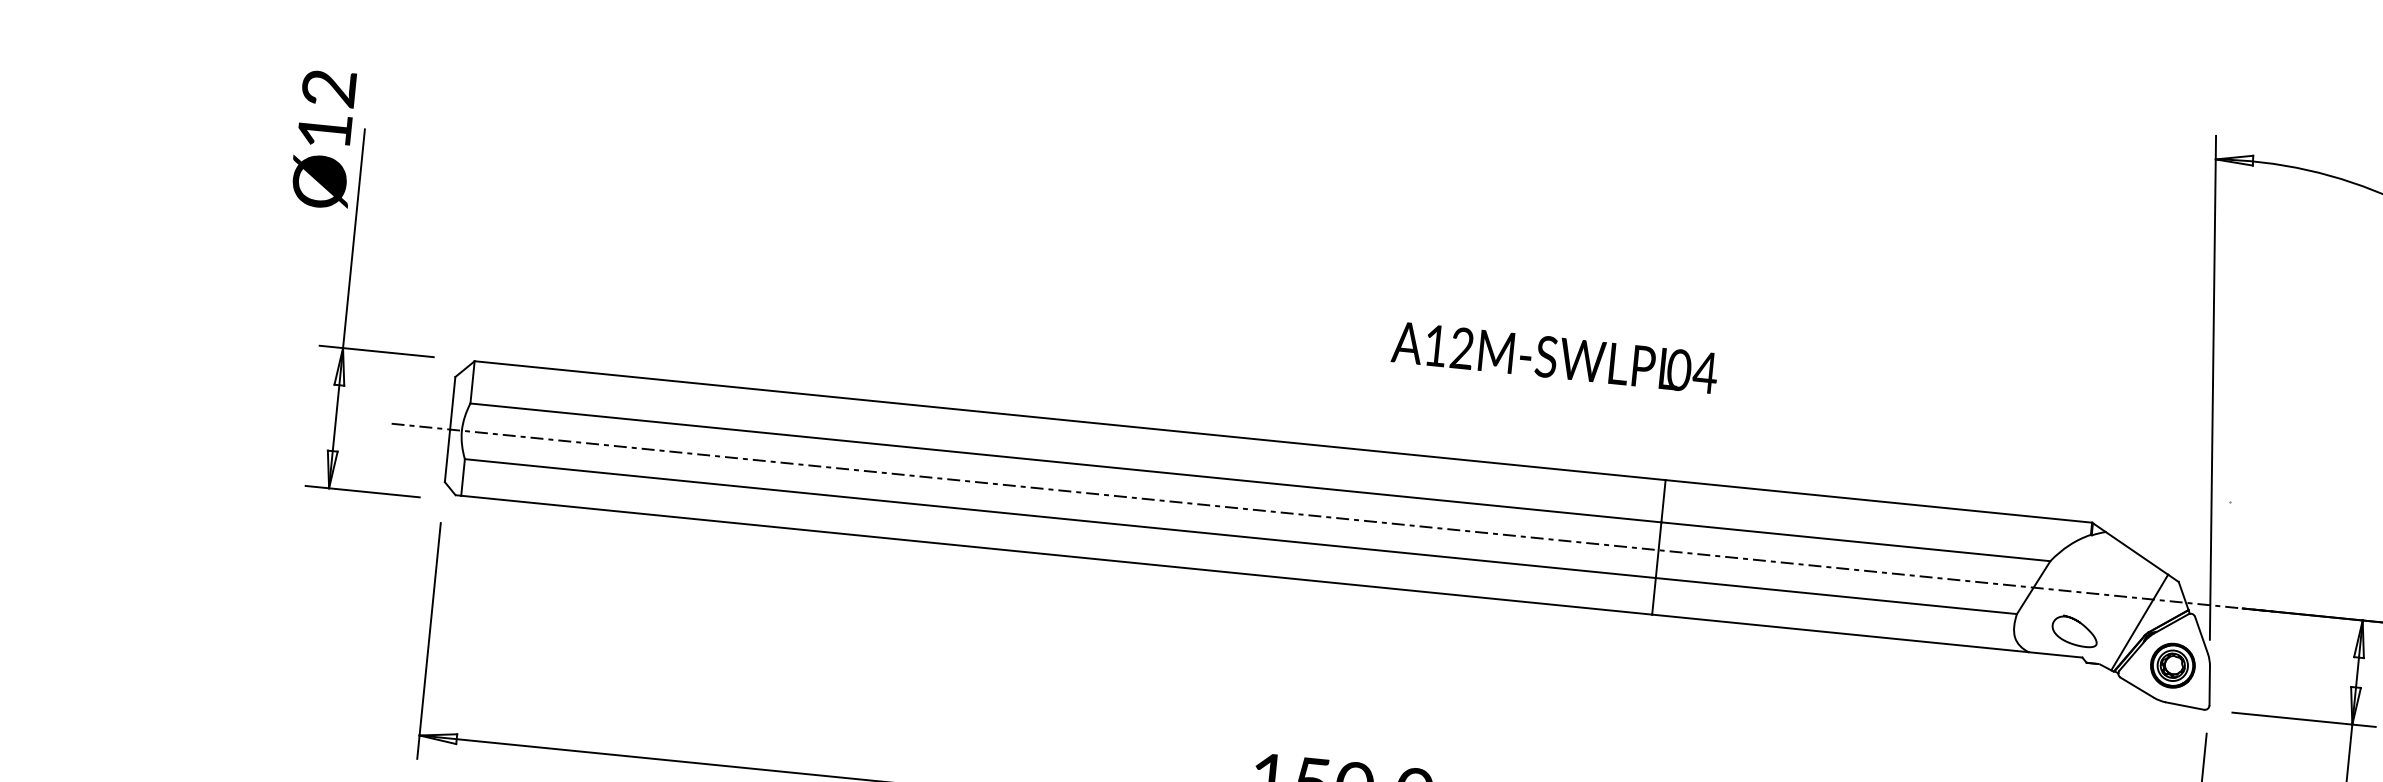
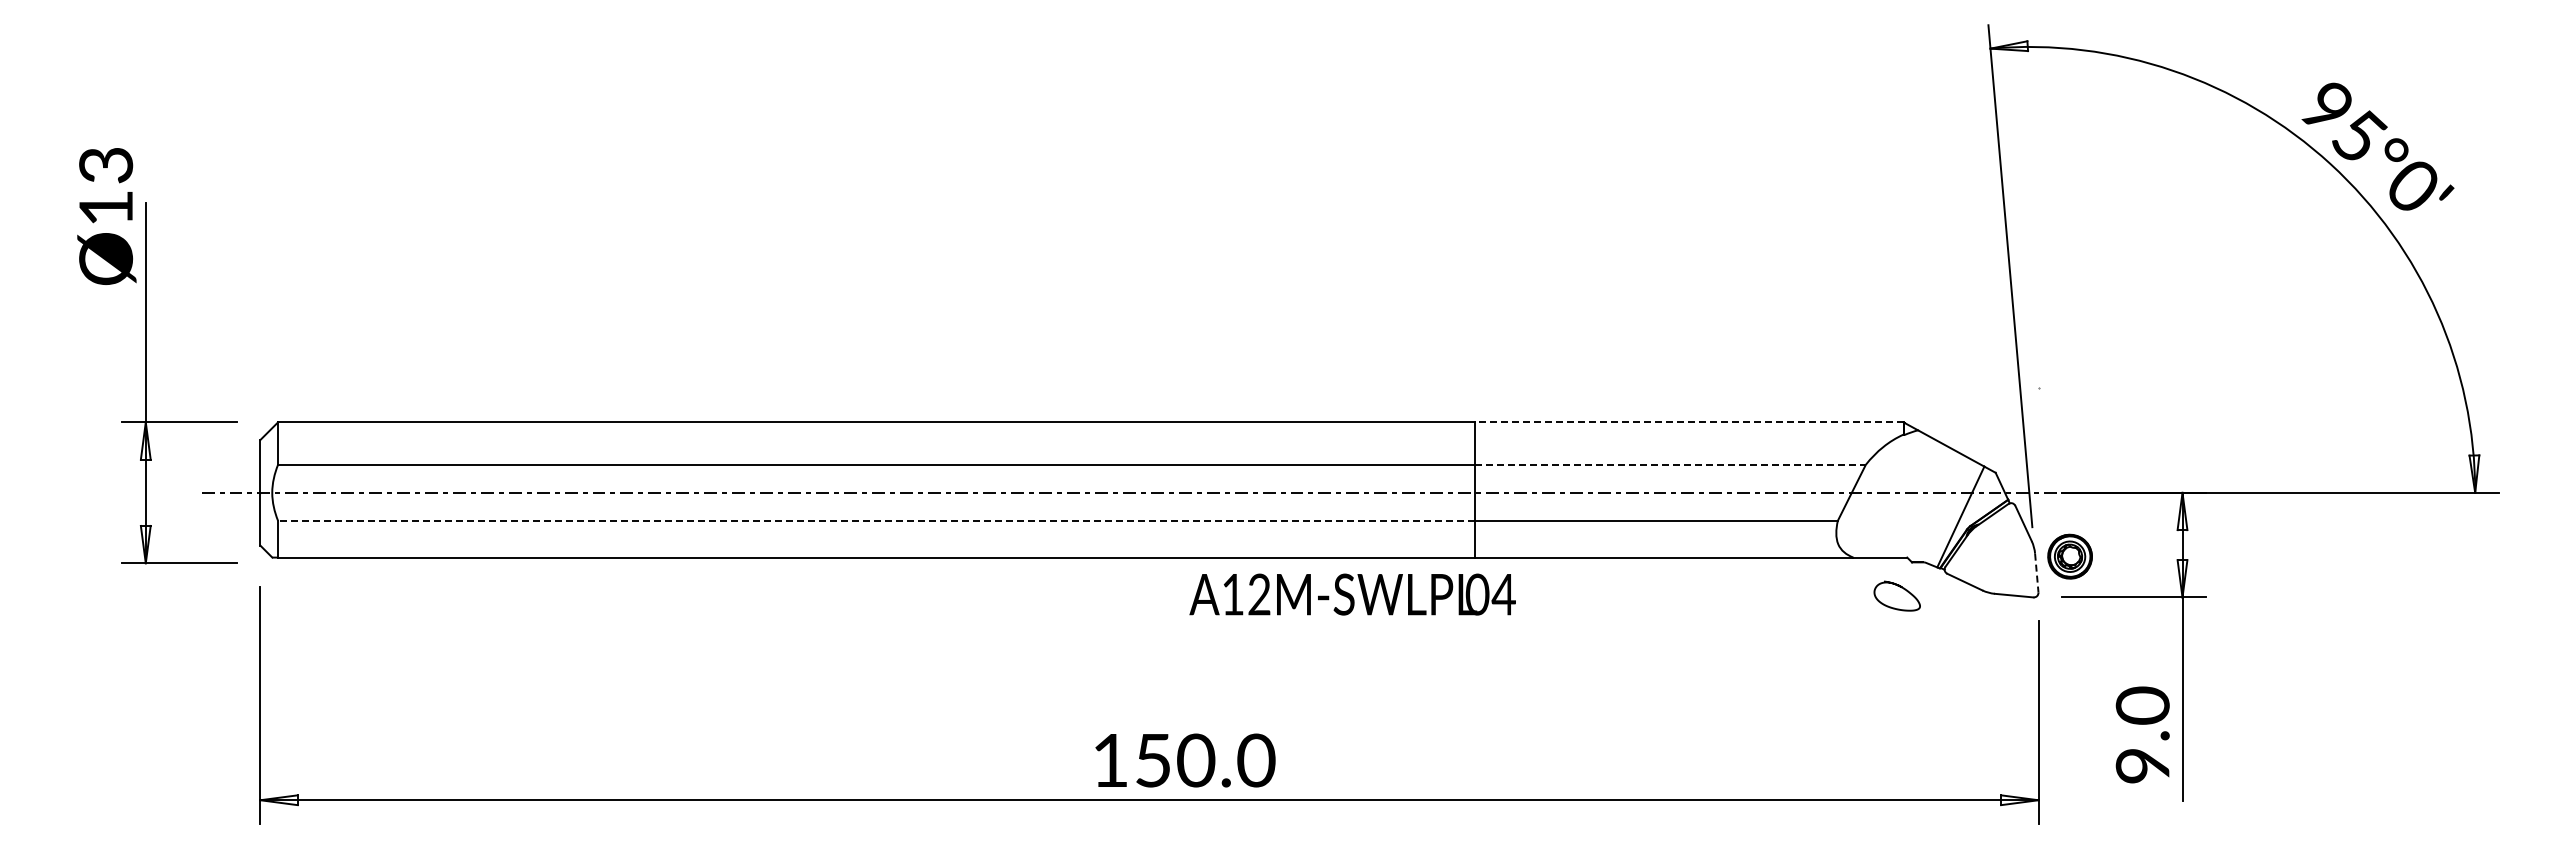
text: (329, 88) -> (106, 165), Ø12 -> Ø13
text: (1554, 357) -> (1352, 594), moved
line: (1878, 501) -> (1688, 422), solid -> dashed
line: (1059, 518) -> (875, 520), solid -> dashed
line: (1856, 541) -> (1670, 464), solid -> dashed
curve: (2078, 622) -> (1899, 587), moved
part: (2172, 665) -> (2069, 556), moved
line: (2209, 686) -> (2036, 573), solid -> dashed

